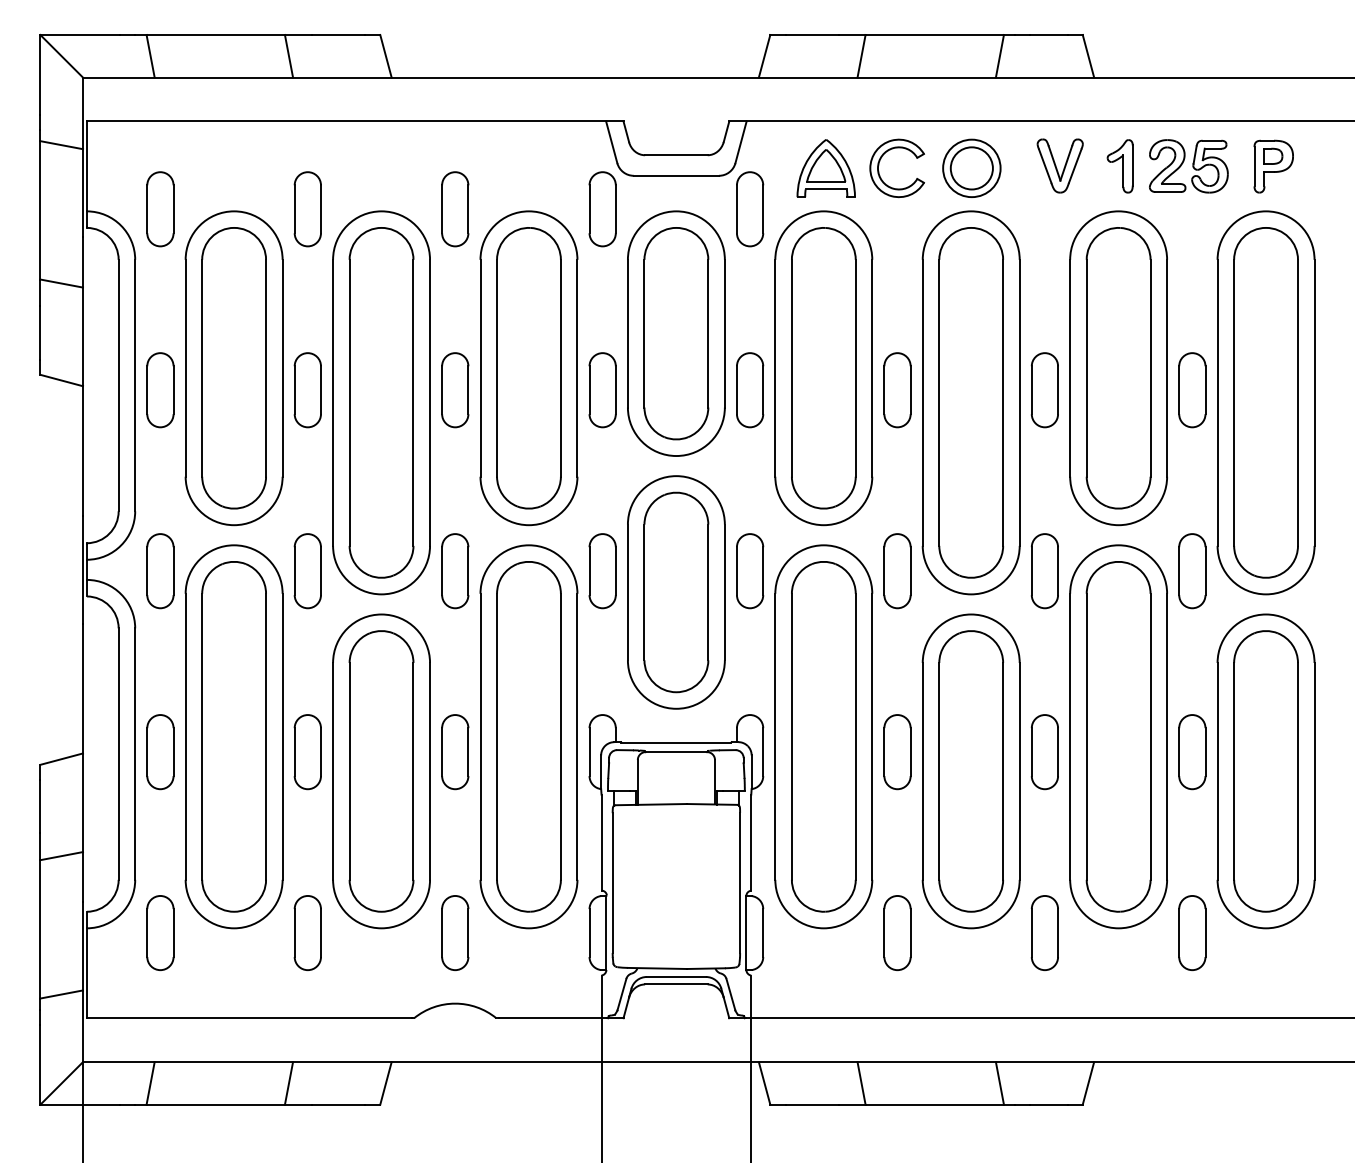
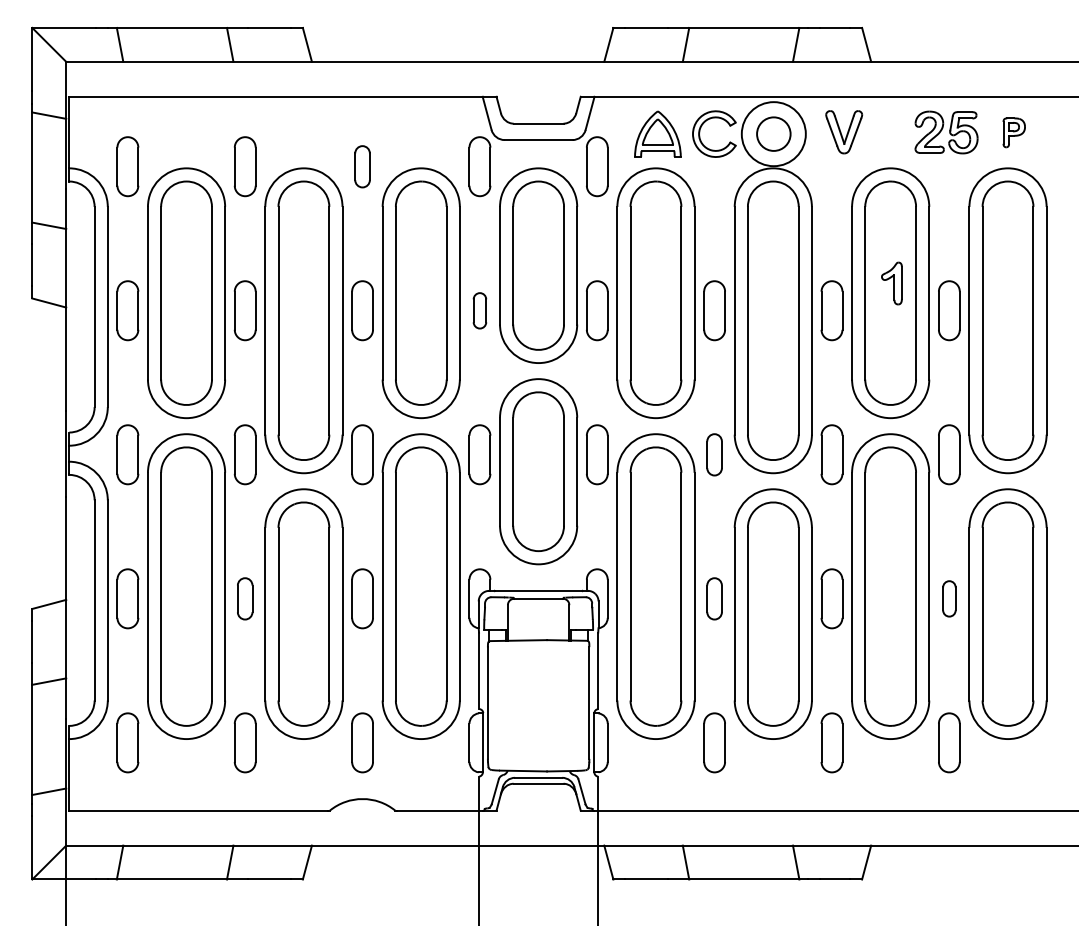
part: (1119, 166) -> (891, 283), moved
part: (1274, 166) -> (1014, 132), size x0.7
circle: (971, 168) -> (773, 134), size x1.4
part: (455, 209) -> (362, 166), size x0.7
part: (602, 389) -> (479, 310), size x0.6
part: (897, 570) -> (714, 454), size x0.7
part: (306, 751) -> (244, 598), size x0.7
part: (897, 751) -> (714, 598), size x0.7
part: (1192, 751) -> (949, 598), size x0.6

